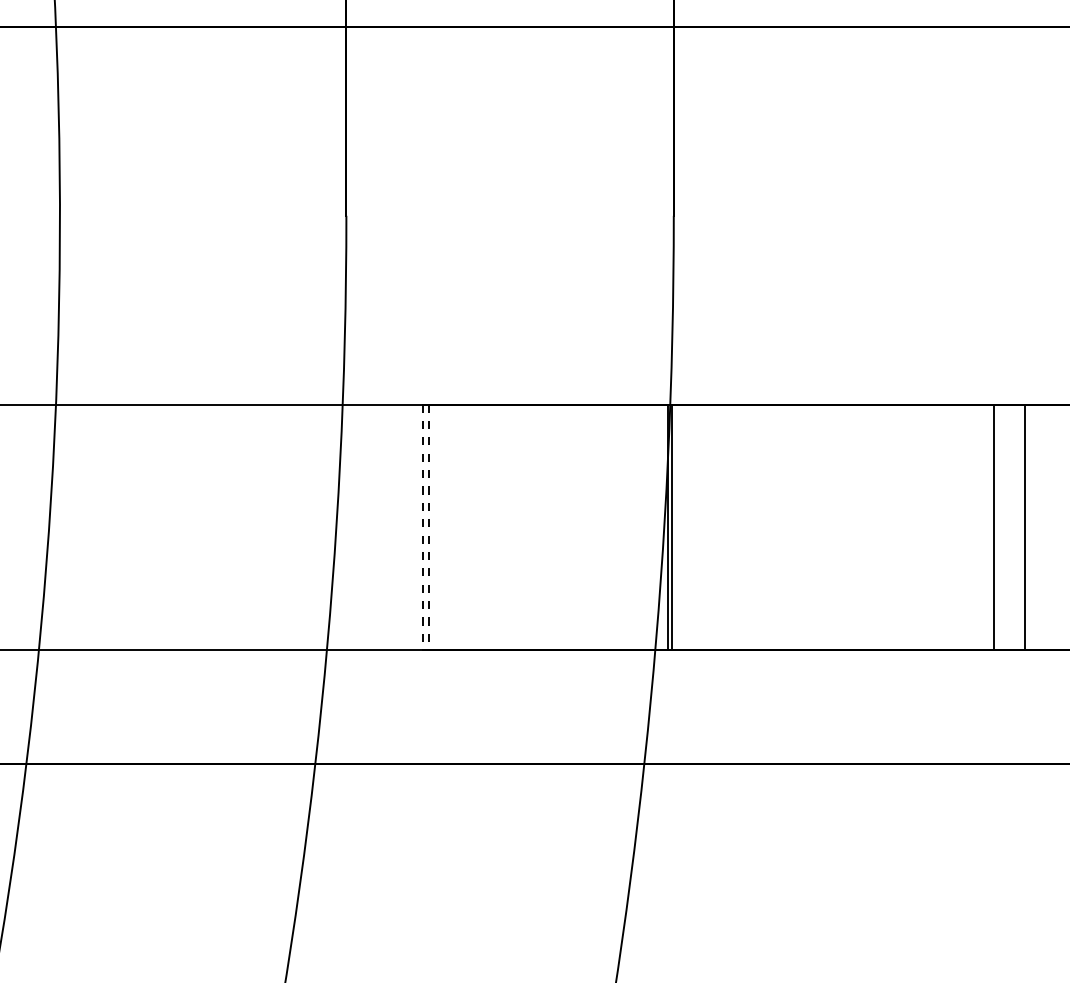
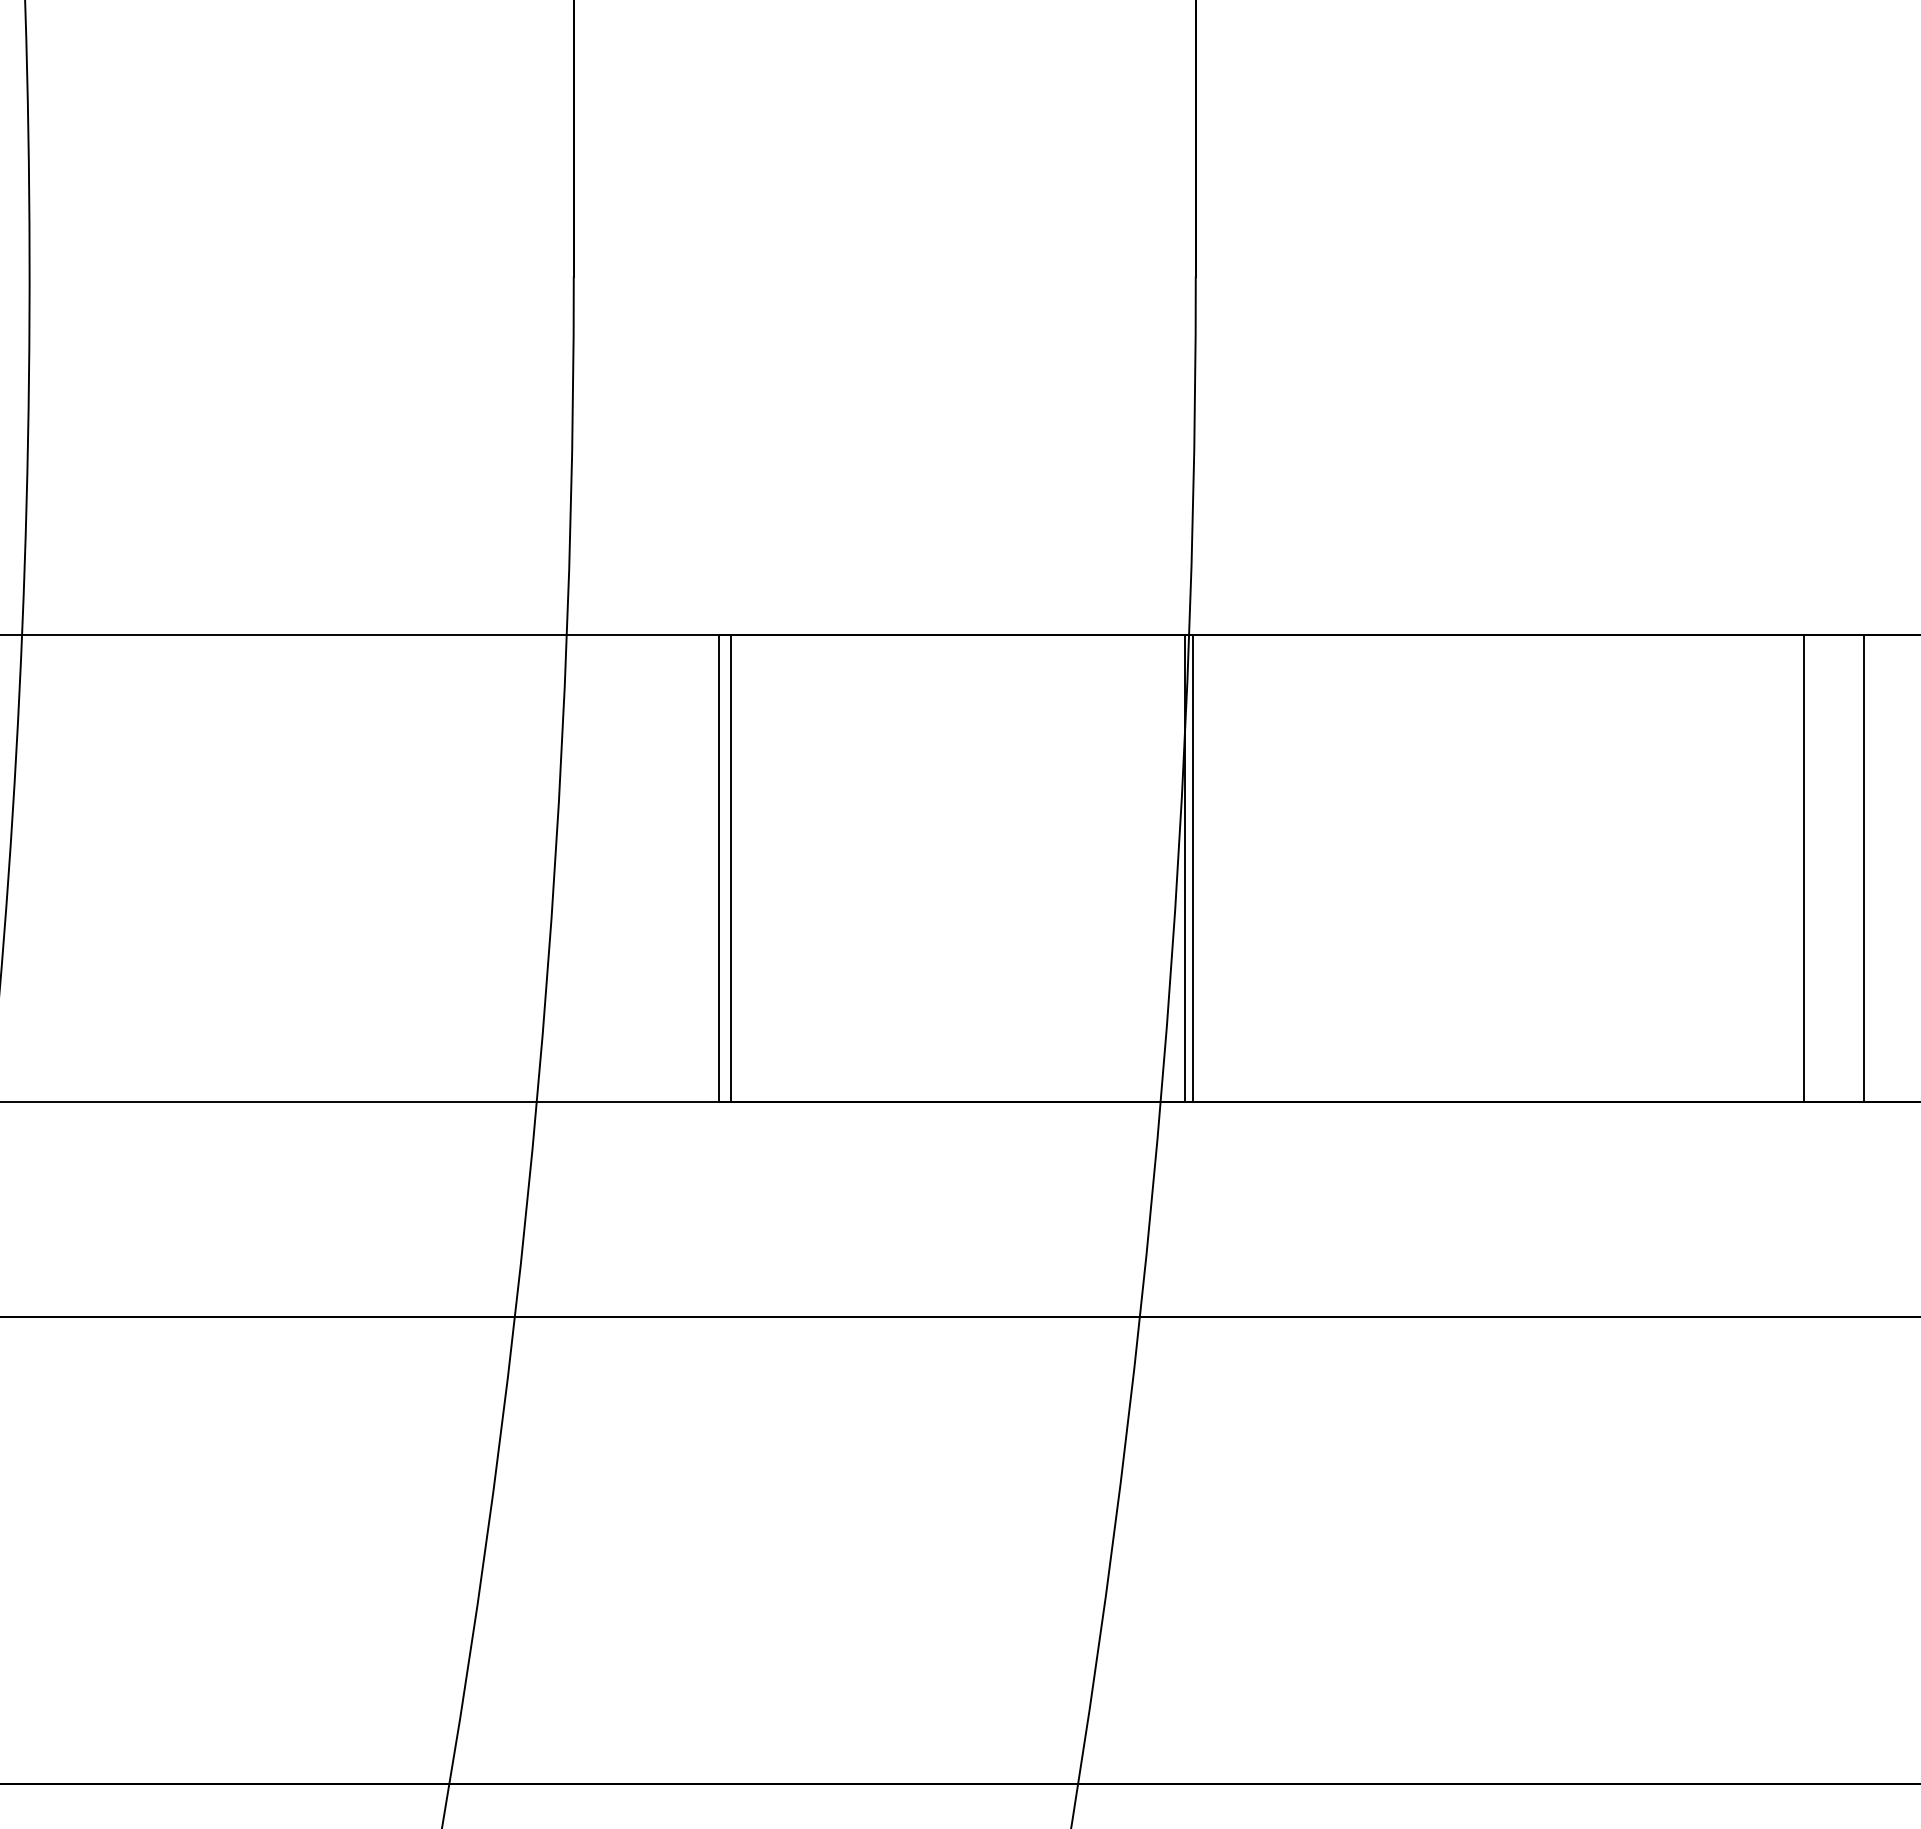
line: (422, 527) -> (718, 868), dashed -> solid
line: (428, 527) -> (729, 868), dashed -> solid

